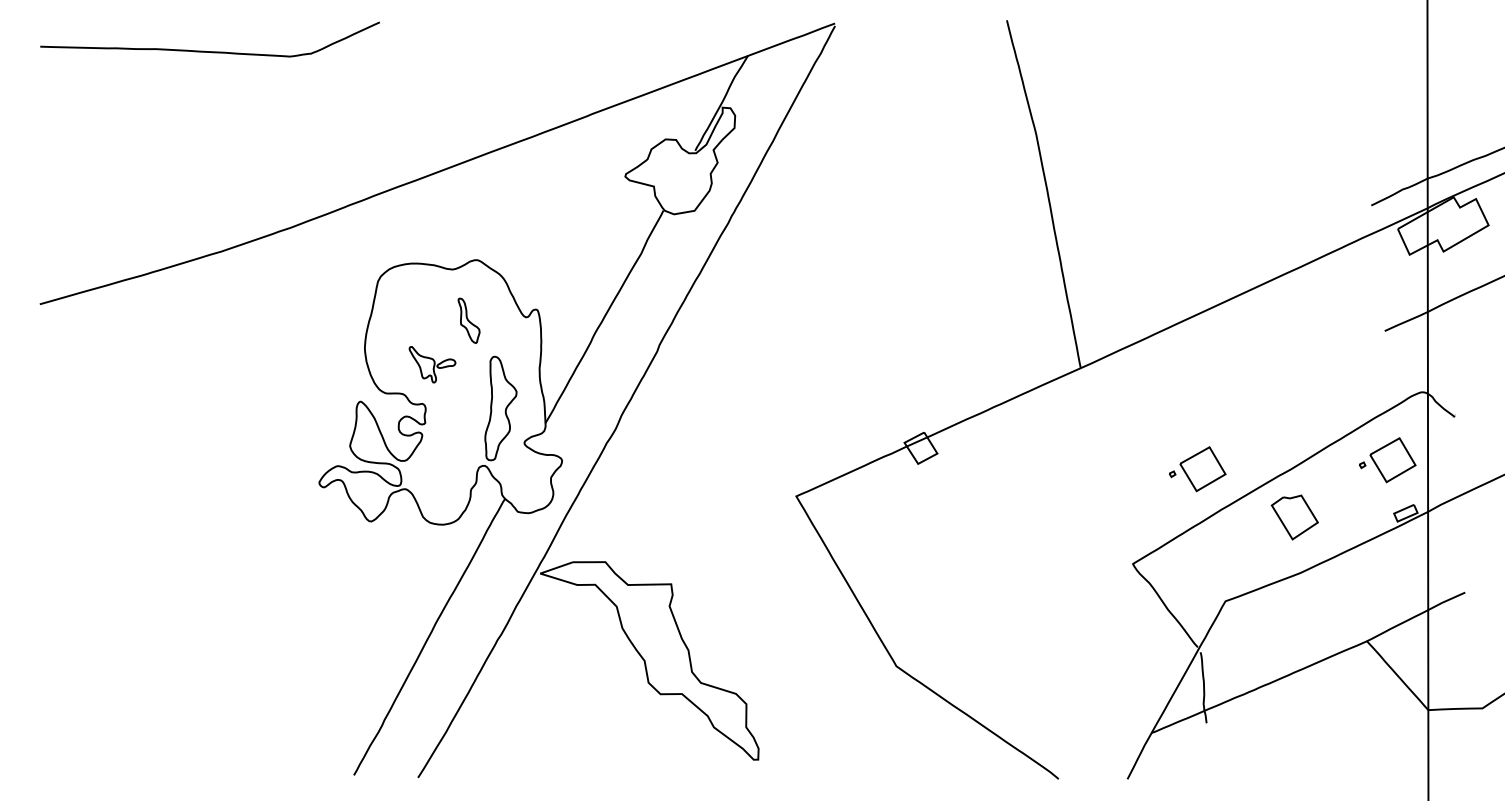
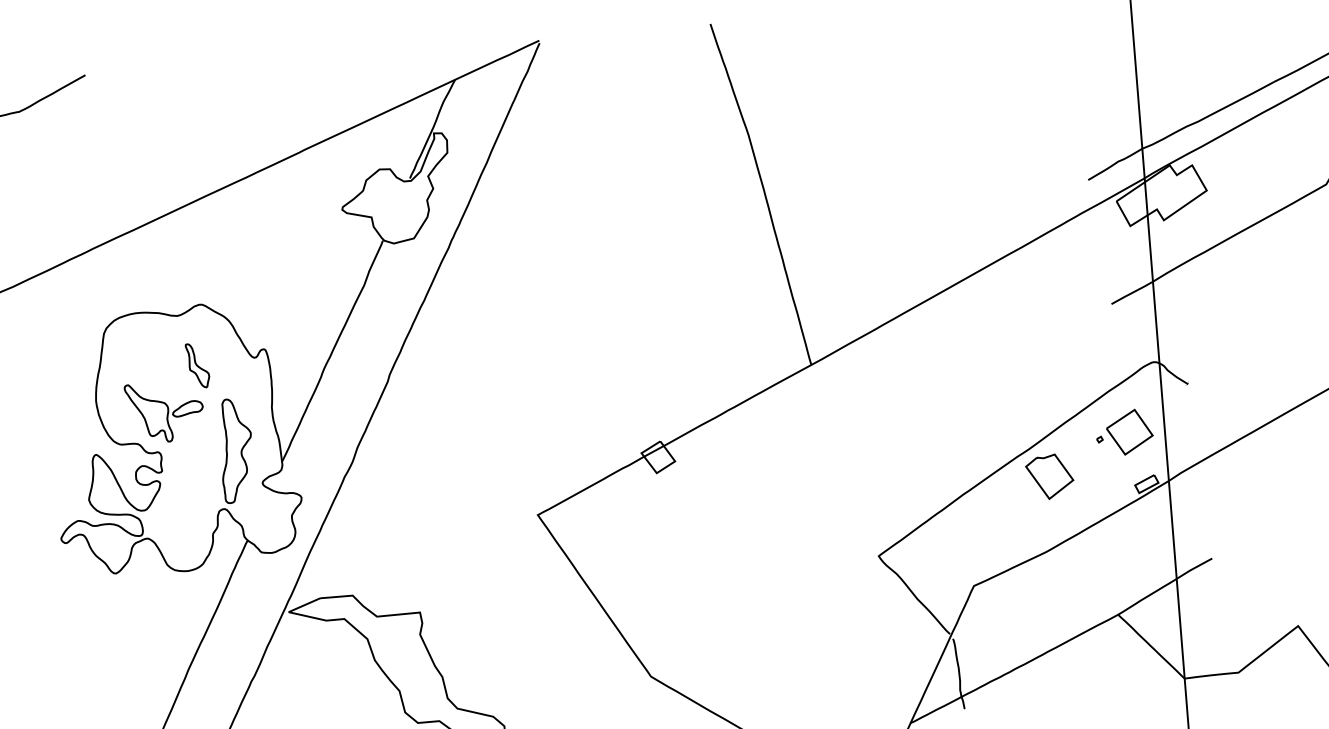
part: (432, 364) -> (164, 412), size x1.67
part: (1197, 469) -> (935, 456), removed
part: (1294, 517) -> (1049, 476), moved

